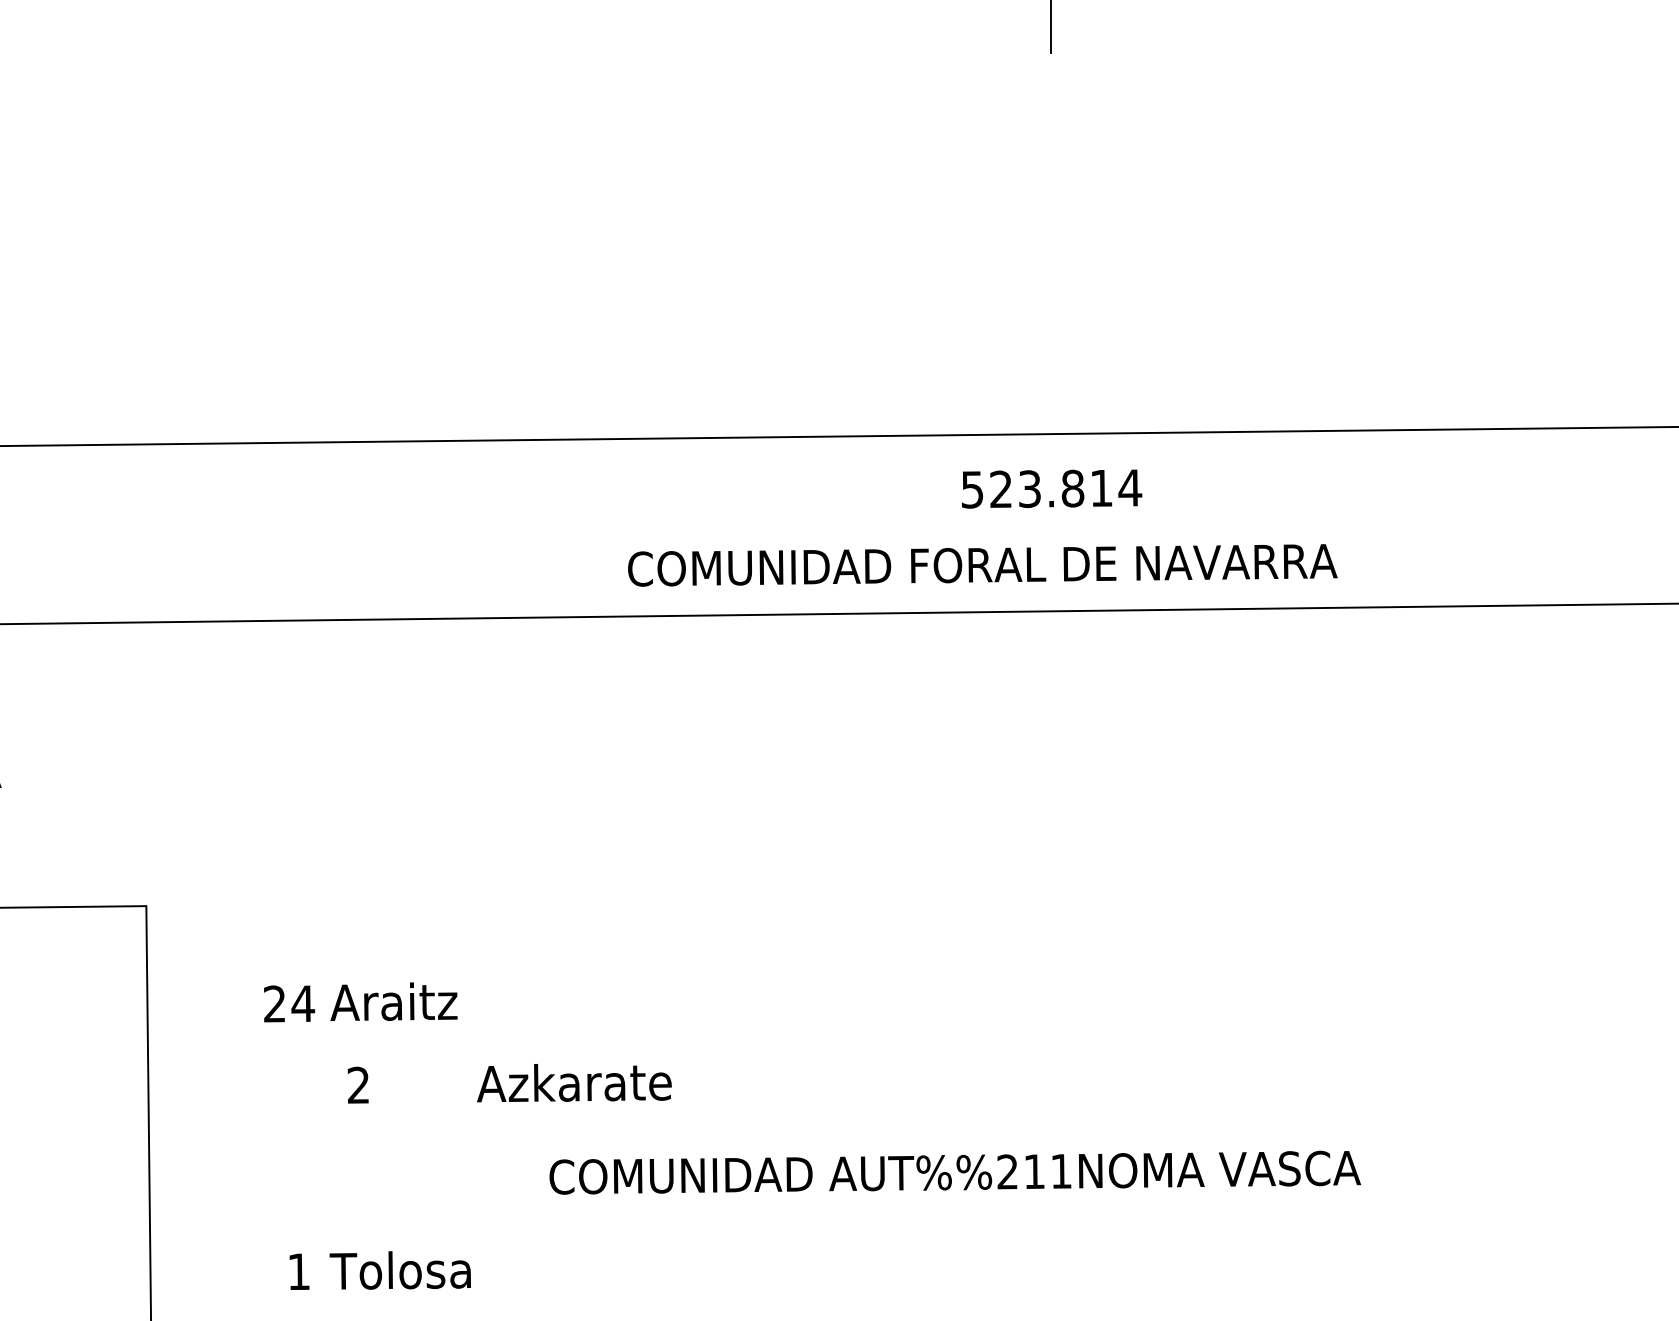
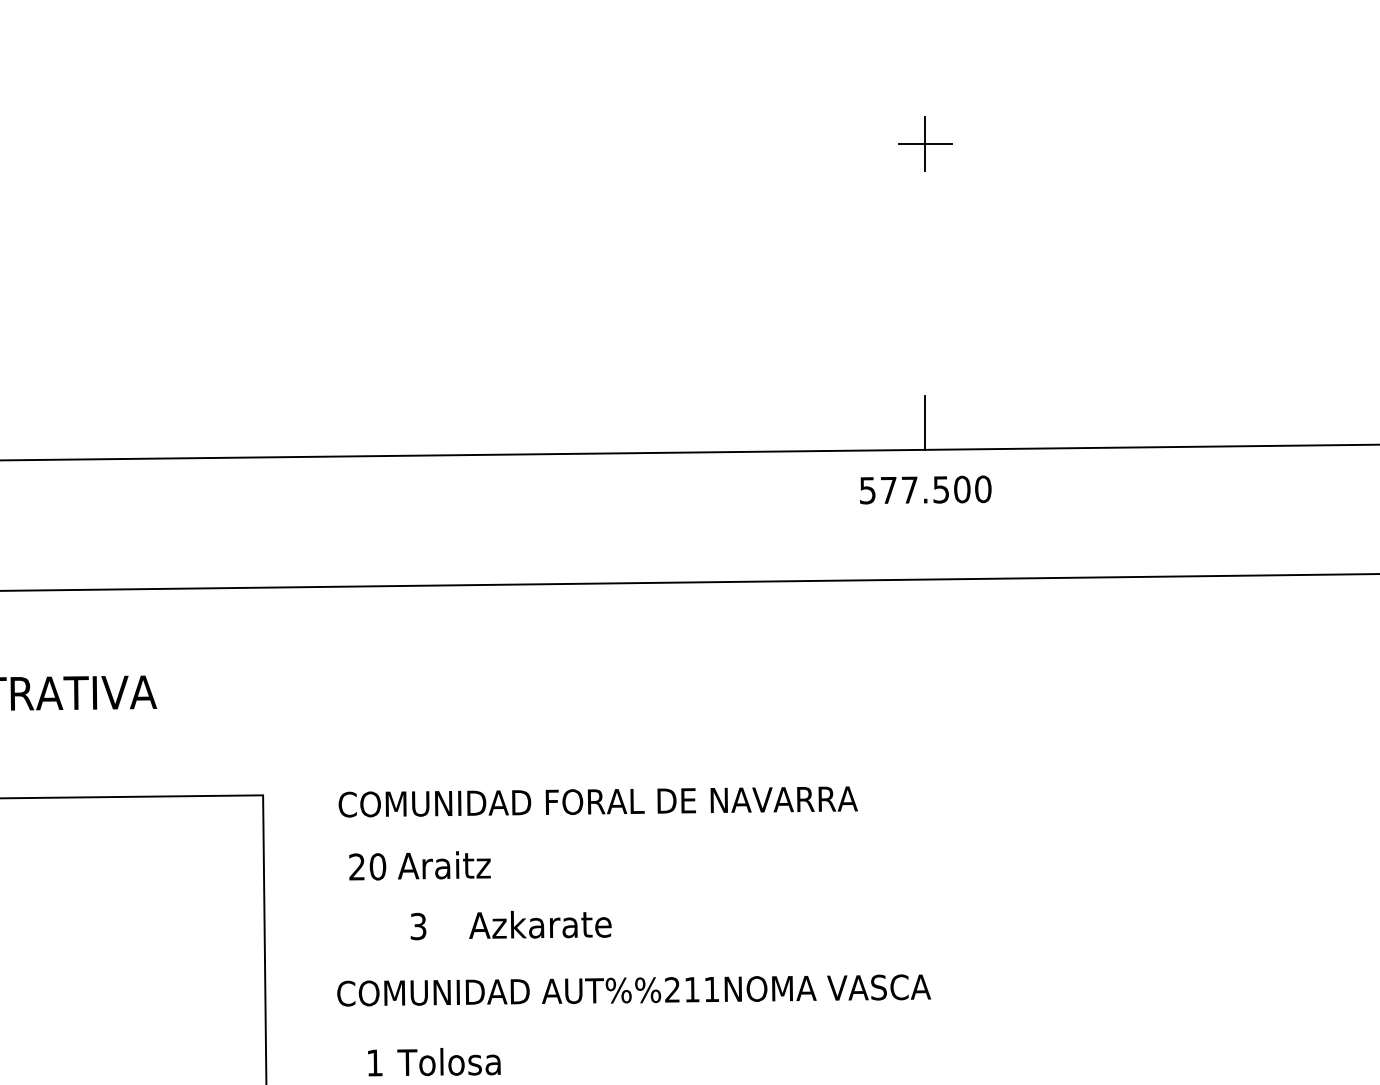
line: (1051, 16) -> (925, 144), added
line: (1051, 396) -> (925, 422), added
text: (1065, 488) -> (935, 489), 523.814 -> 577.500
text: (981, 564) -> (597, 801), moved
text: (302, 1003) -> (377, 866), 24 -> 20
text: (574, 1082) -> (540, 924), moved
text: (358, 1085) -> (418, 926), 2 -> 3
text: (955, 1172) -> (634, 990), moved

